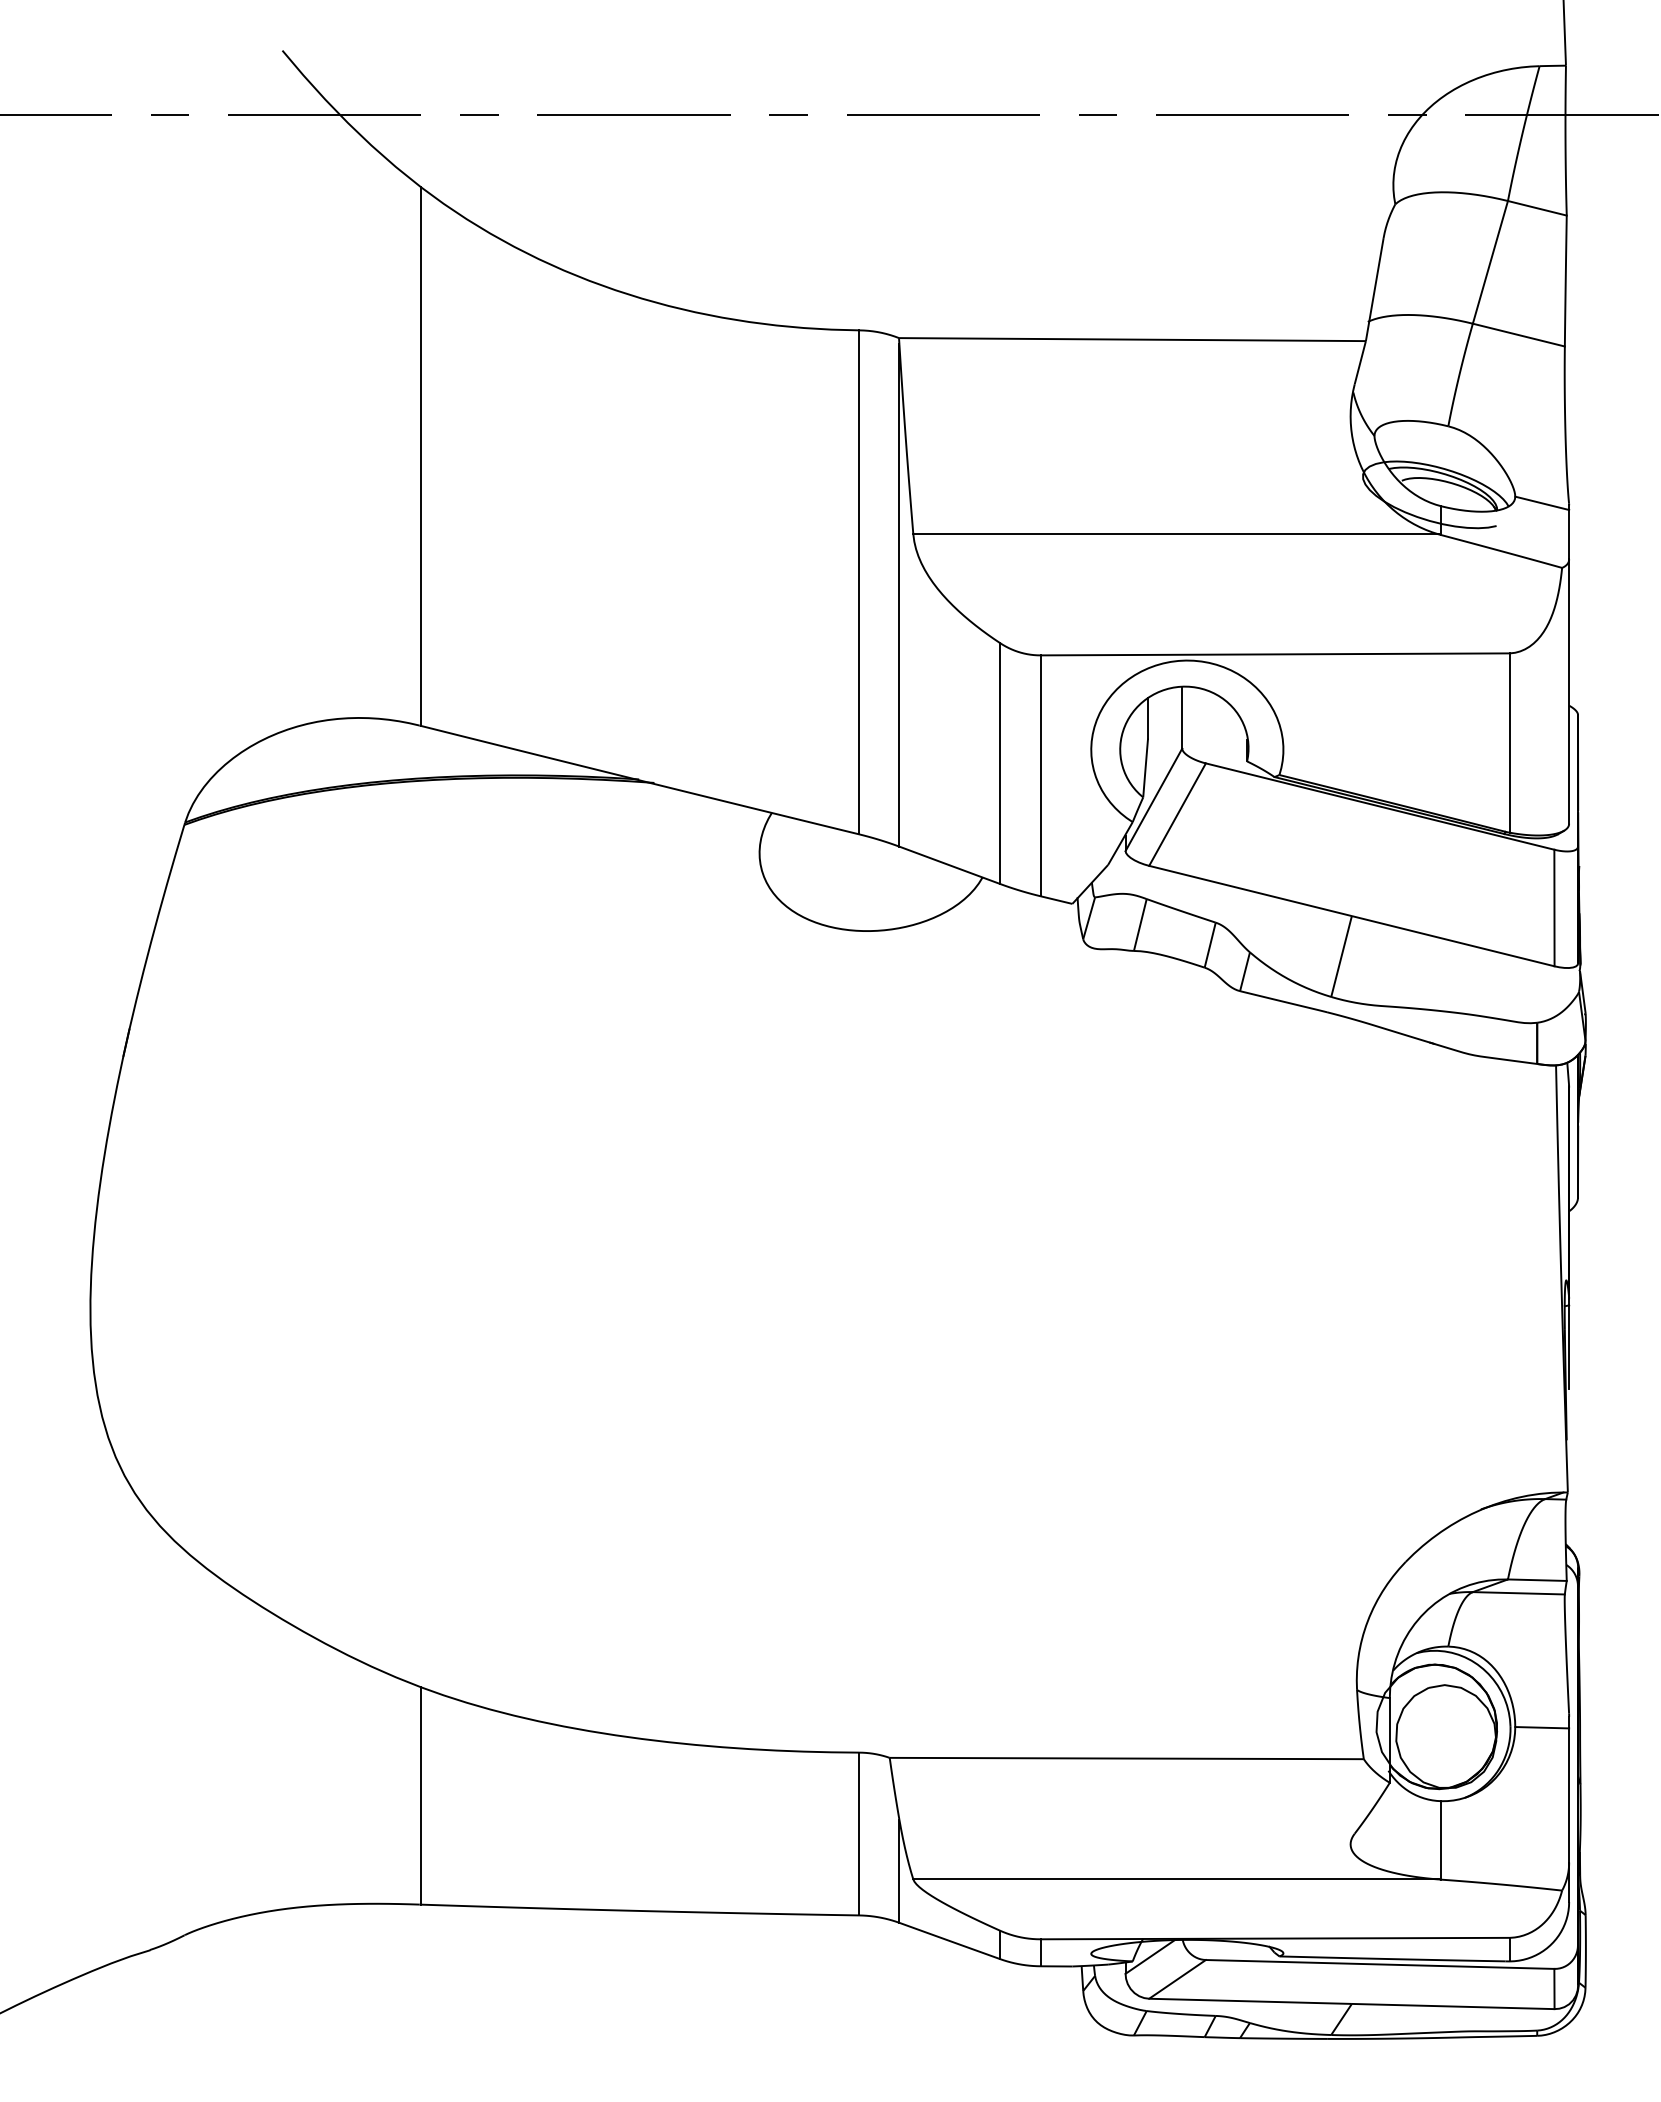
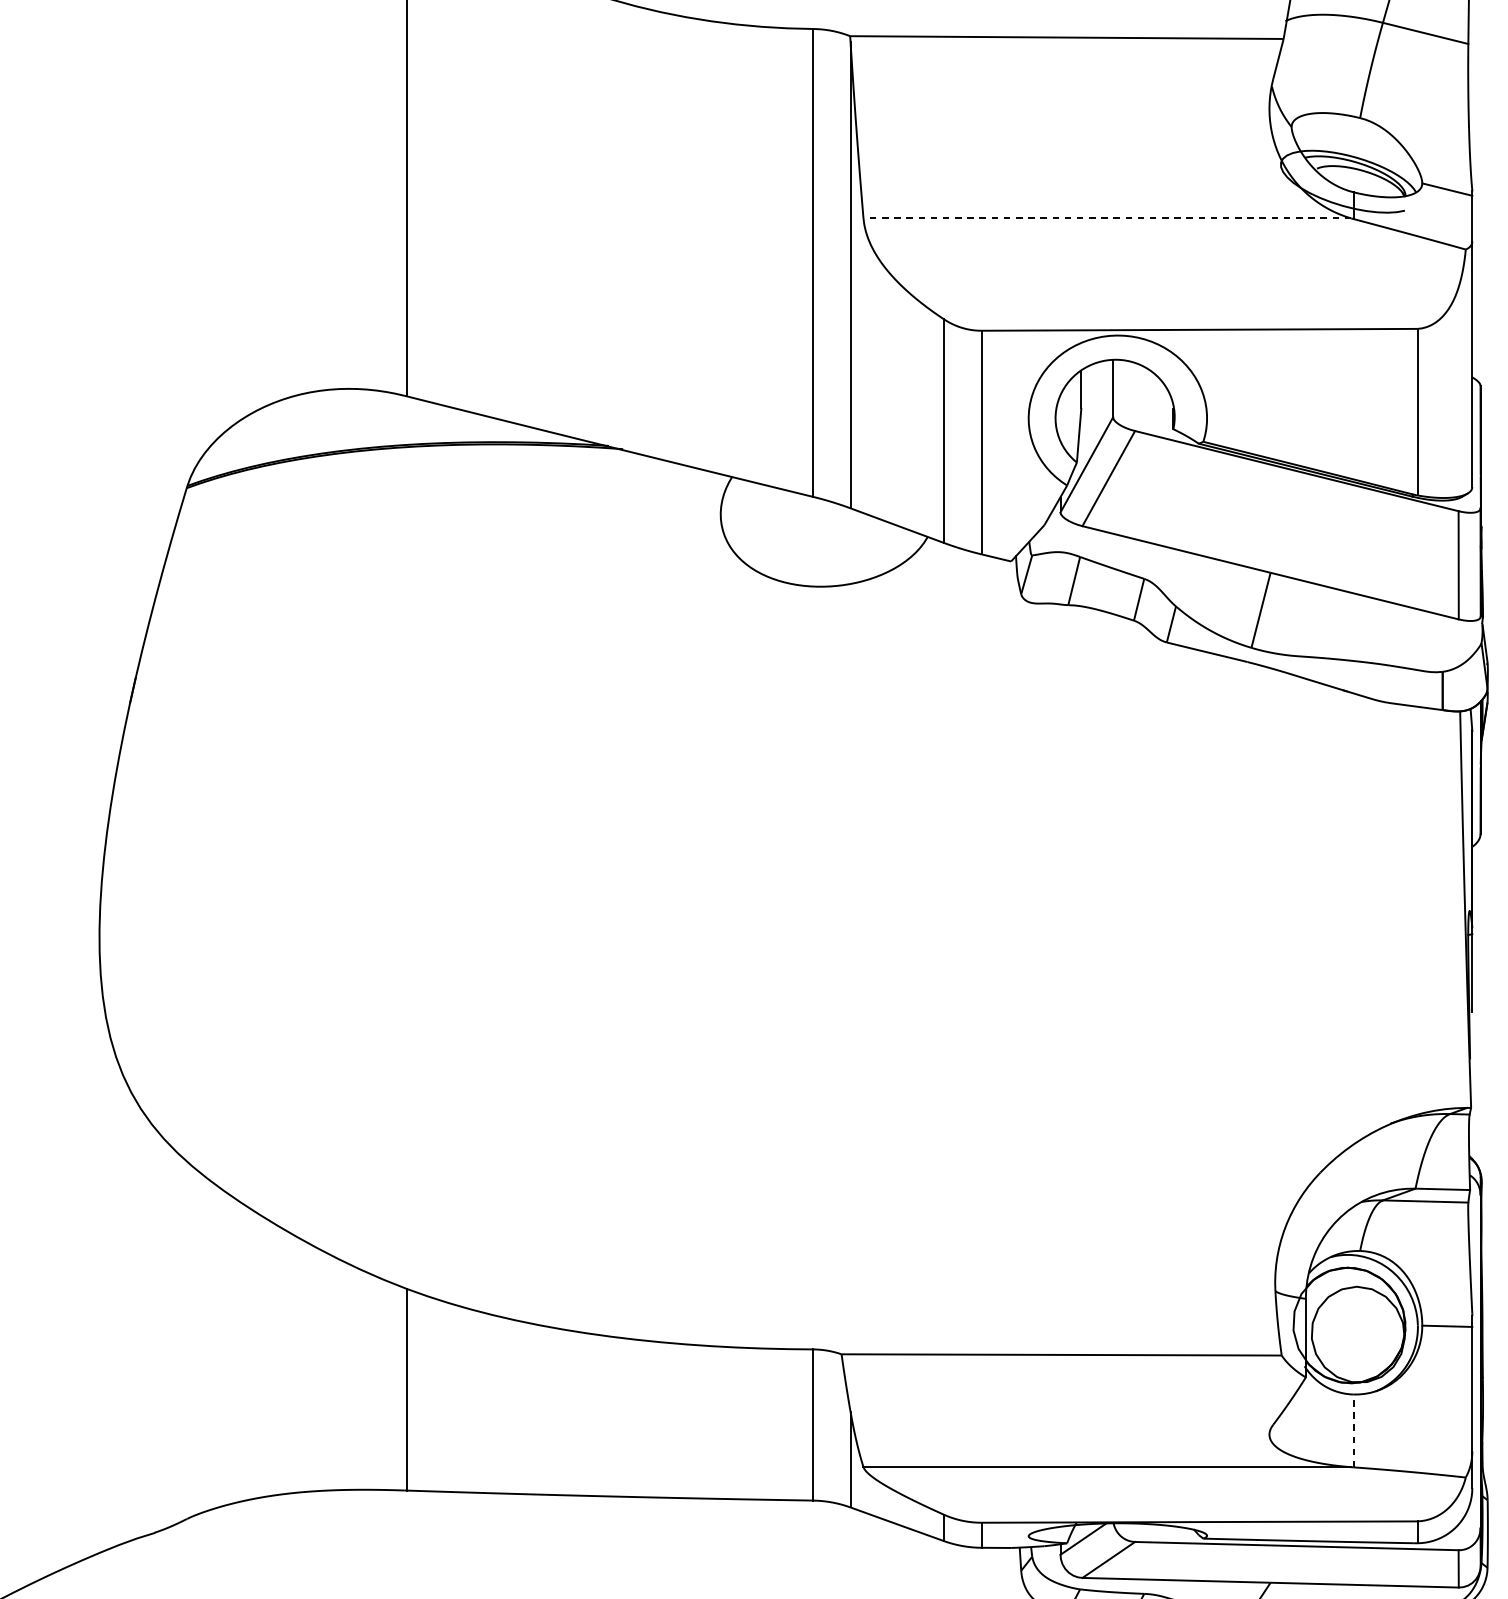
line: (1176, 534) -> (1107, 218), solid -> dashed
line: (1441, 1839) -> (1353, 1430), solid -> dashed

